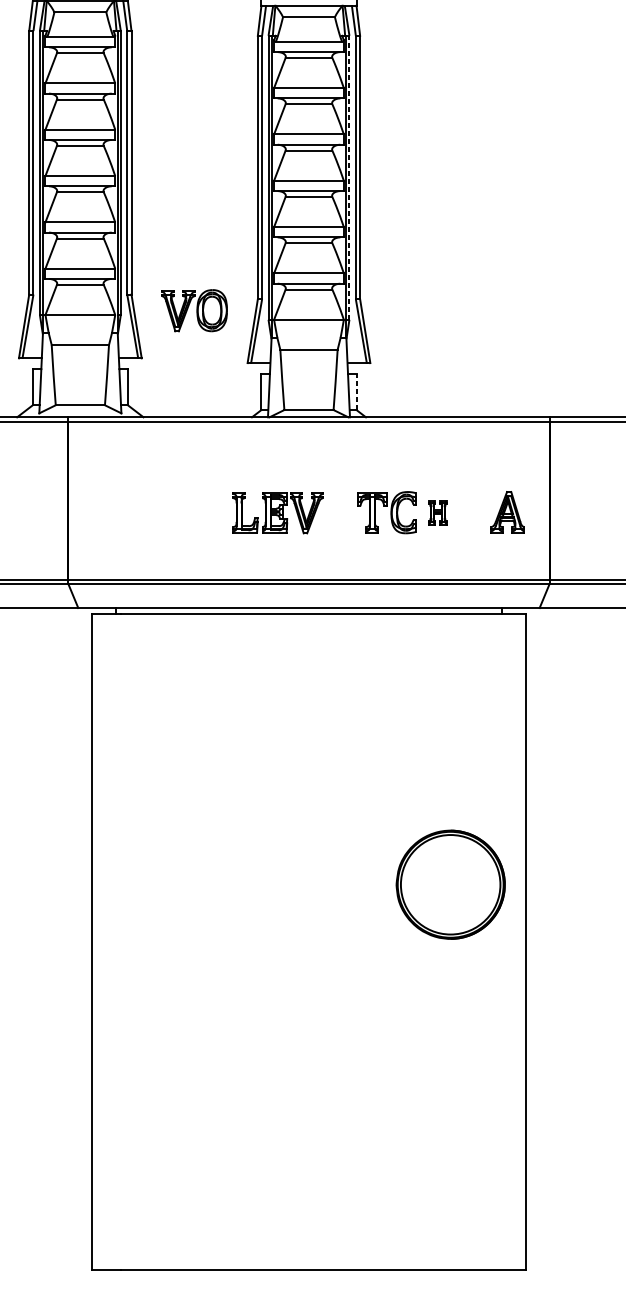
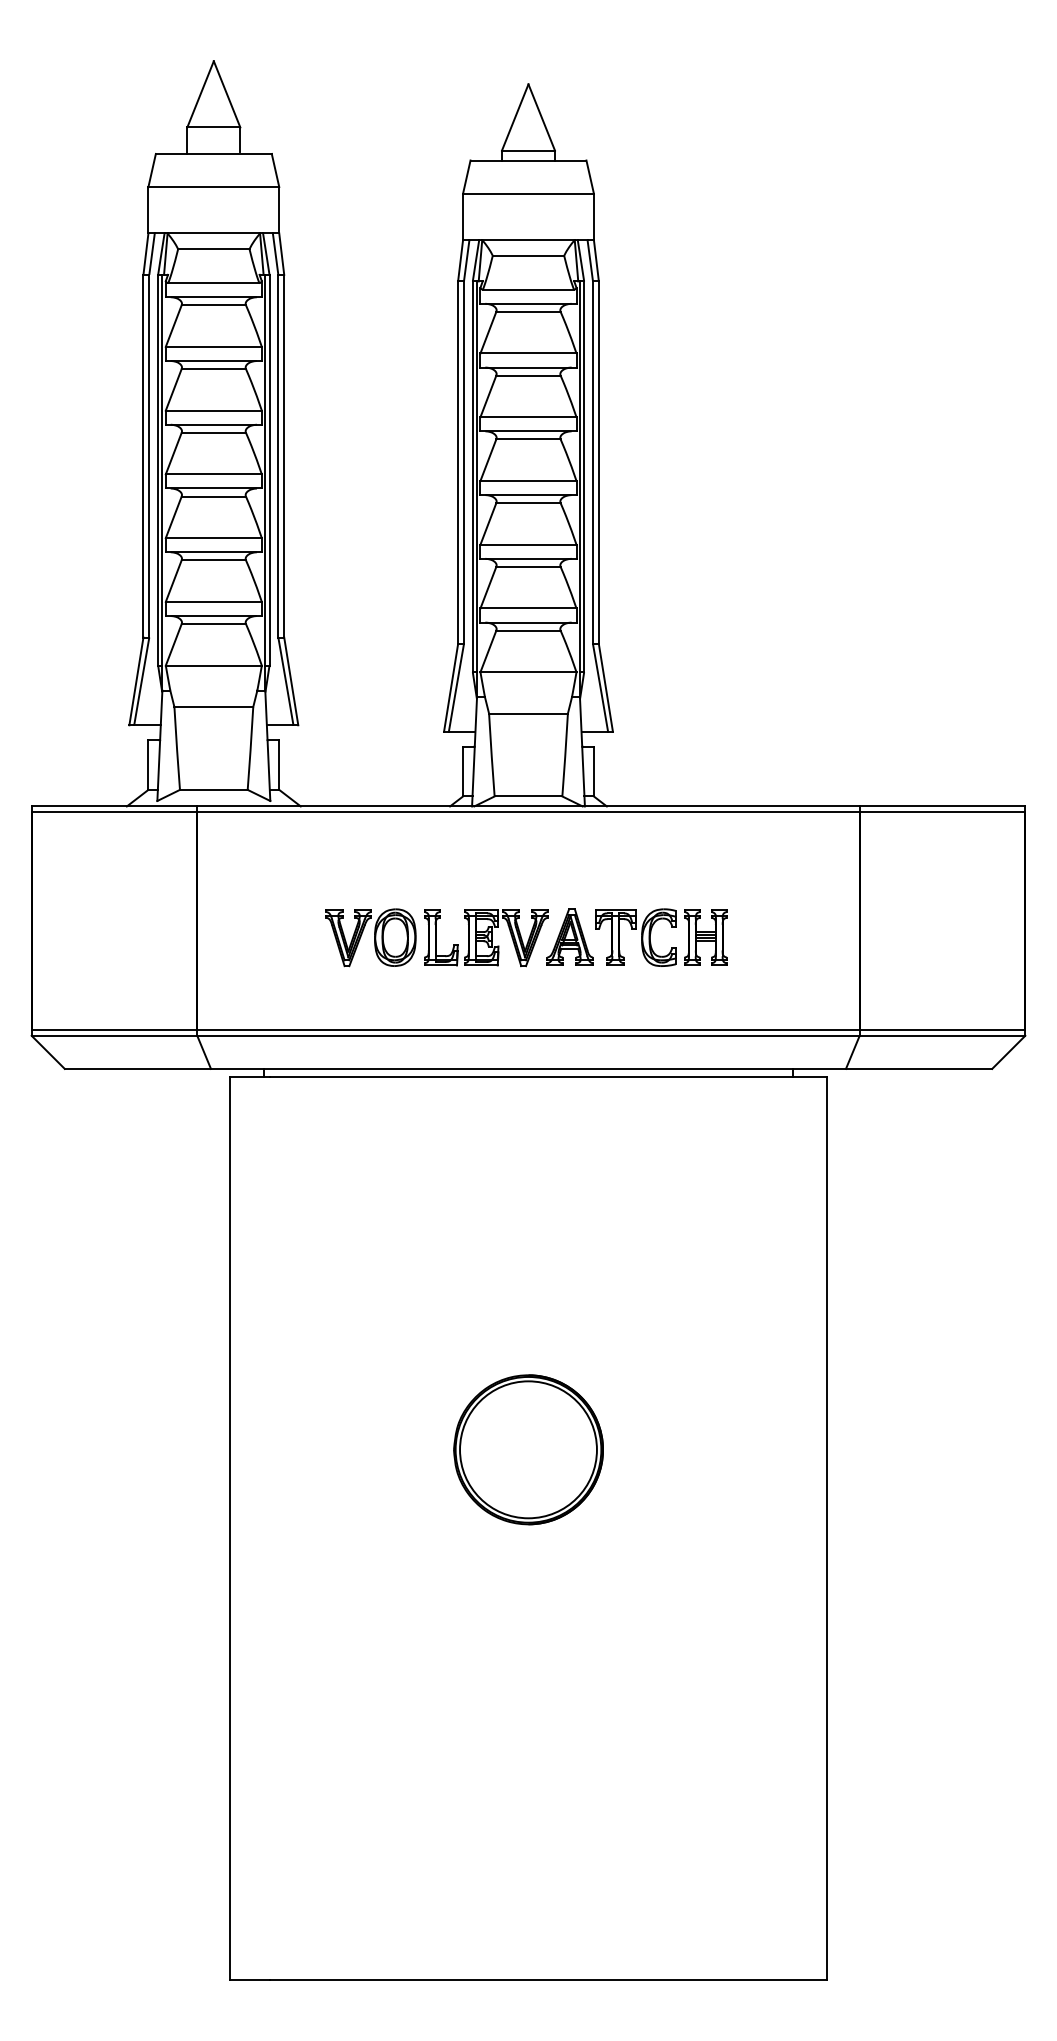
line: (349, 177) -> (584, 476), dashed -> solid
part: (194, 310) -> (370, 937), moved
line: (356, 391) -> (593, 771), dashed -> solid
part: (507, 511) -> (569, 936), moved
part: (437, 512) -> (705, 937), size x1.67
part: (450, 884) -> (528, 1449), moved

